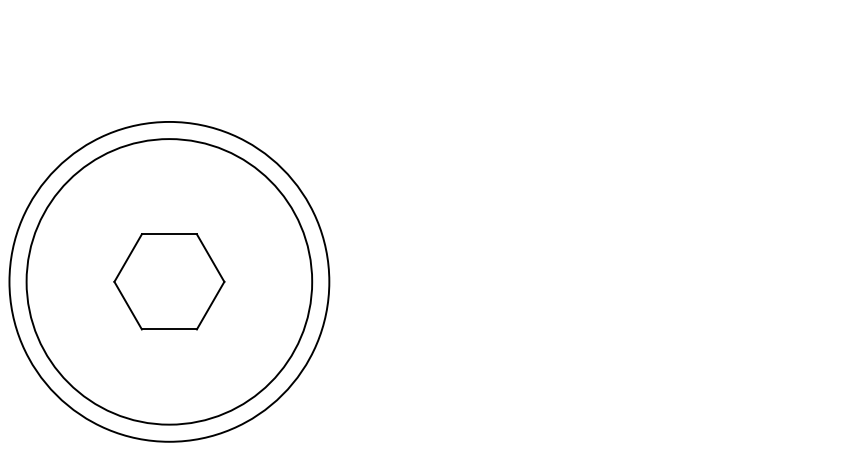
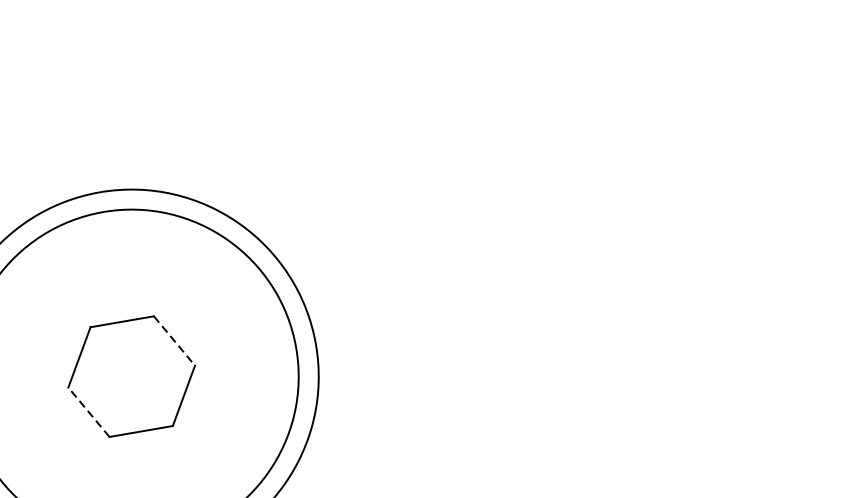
line: (210, 258) -> (174, 341), solid -> dashed
line: (127, 305) -> (88, 412), solid -> dashed

